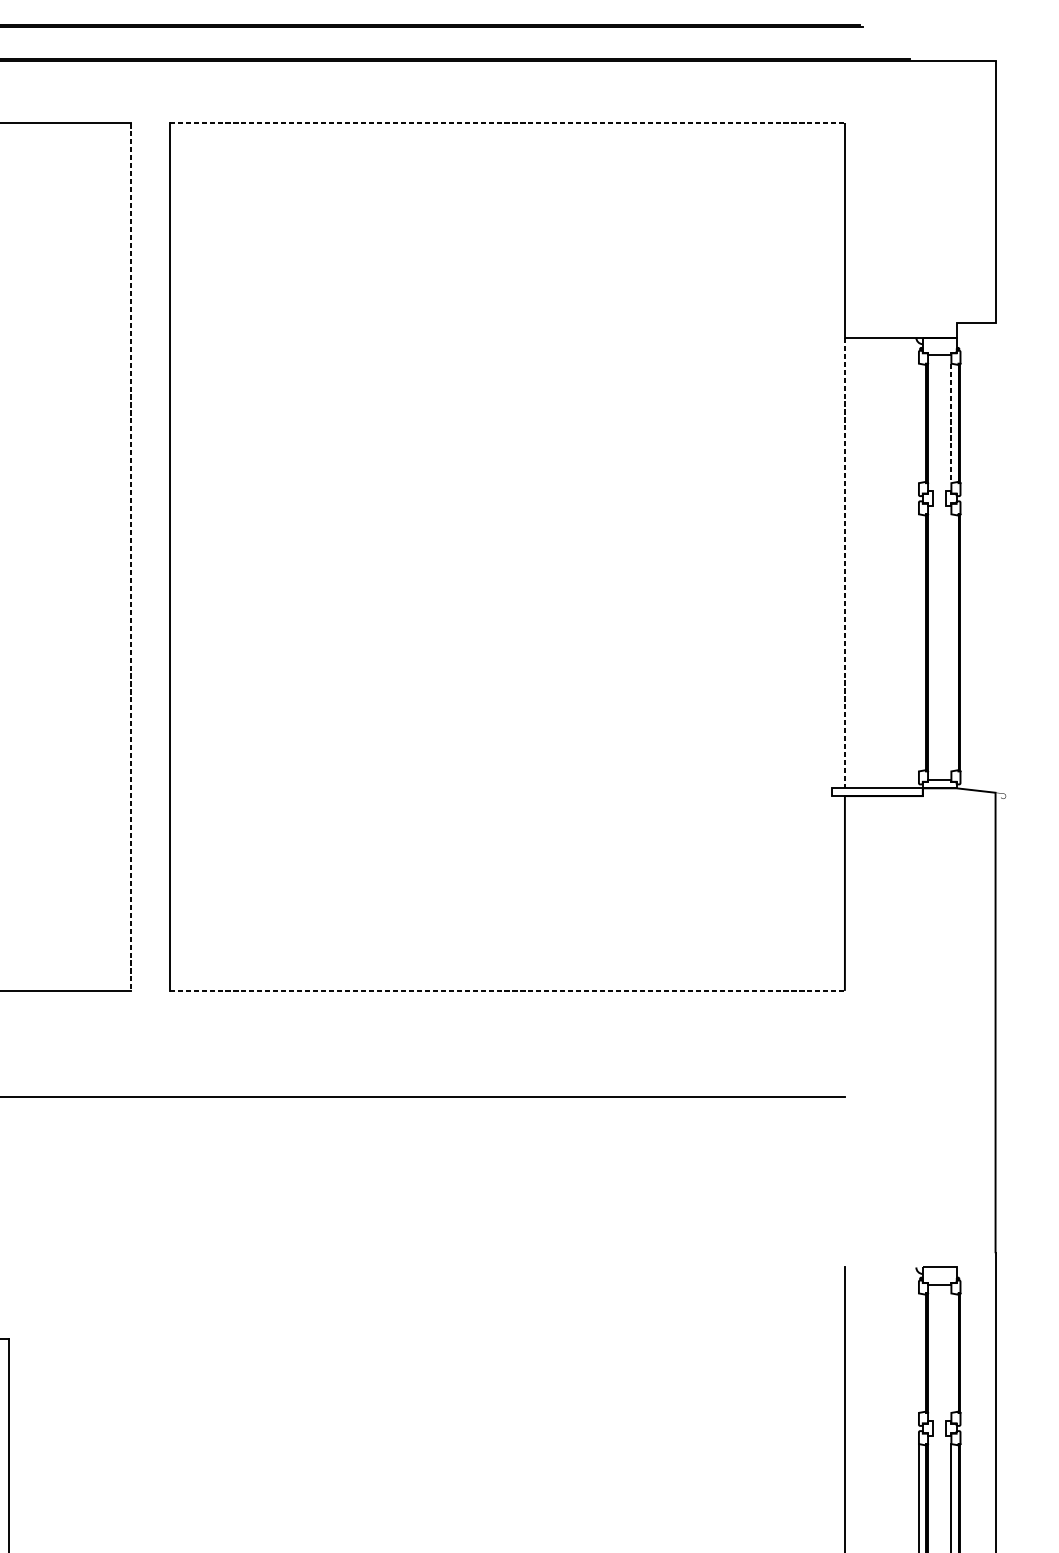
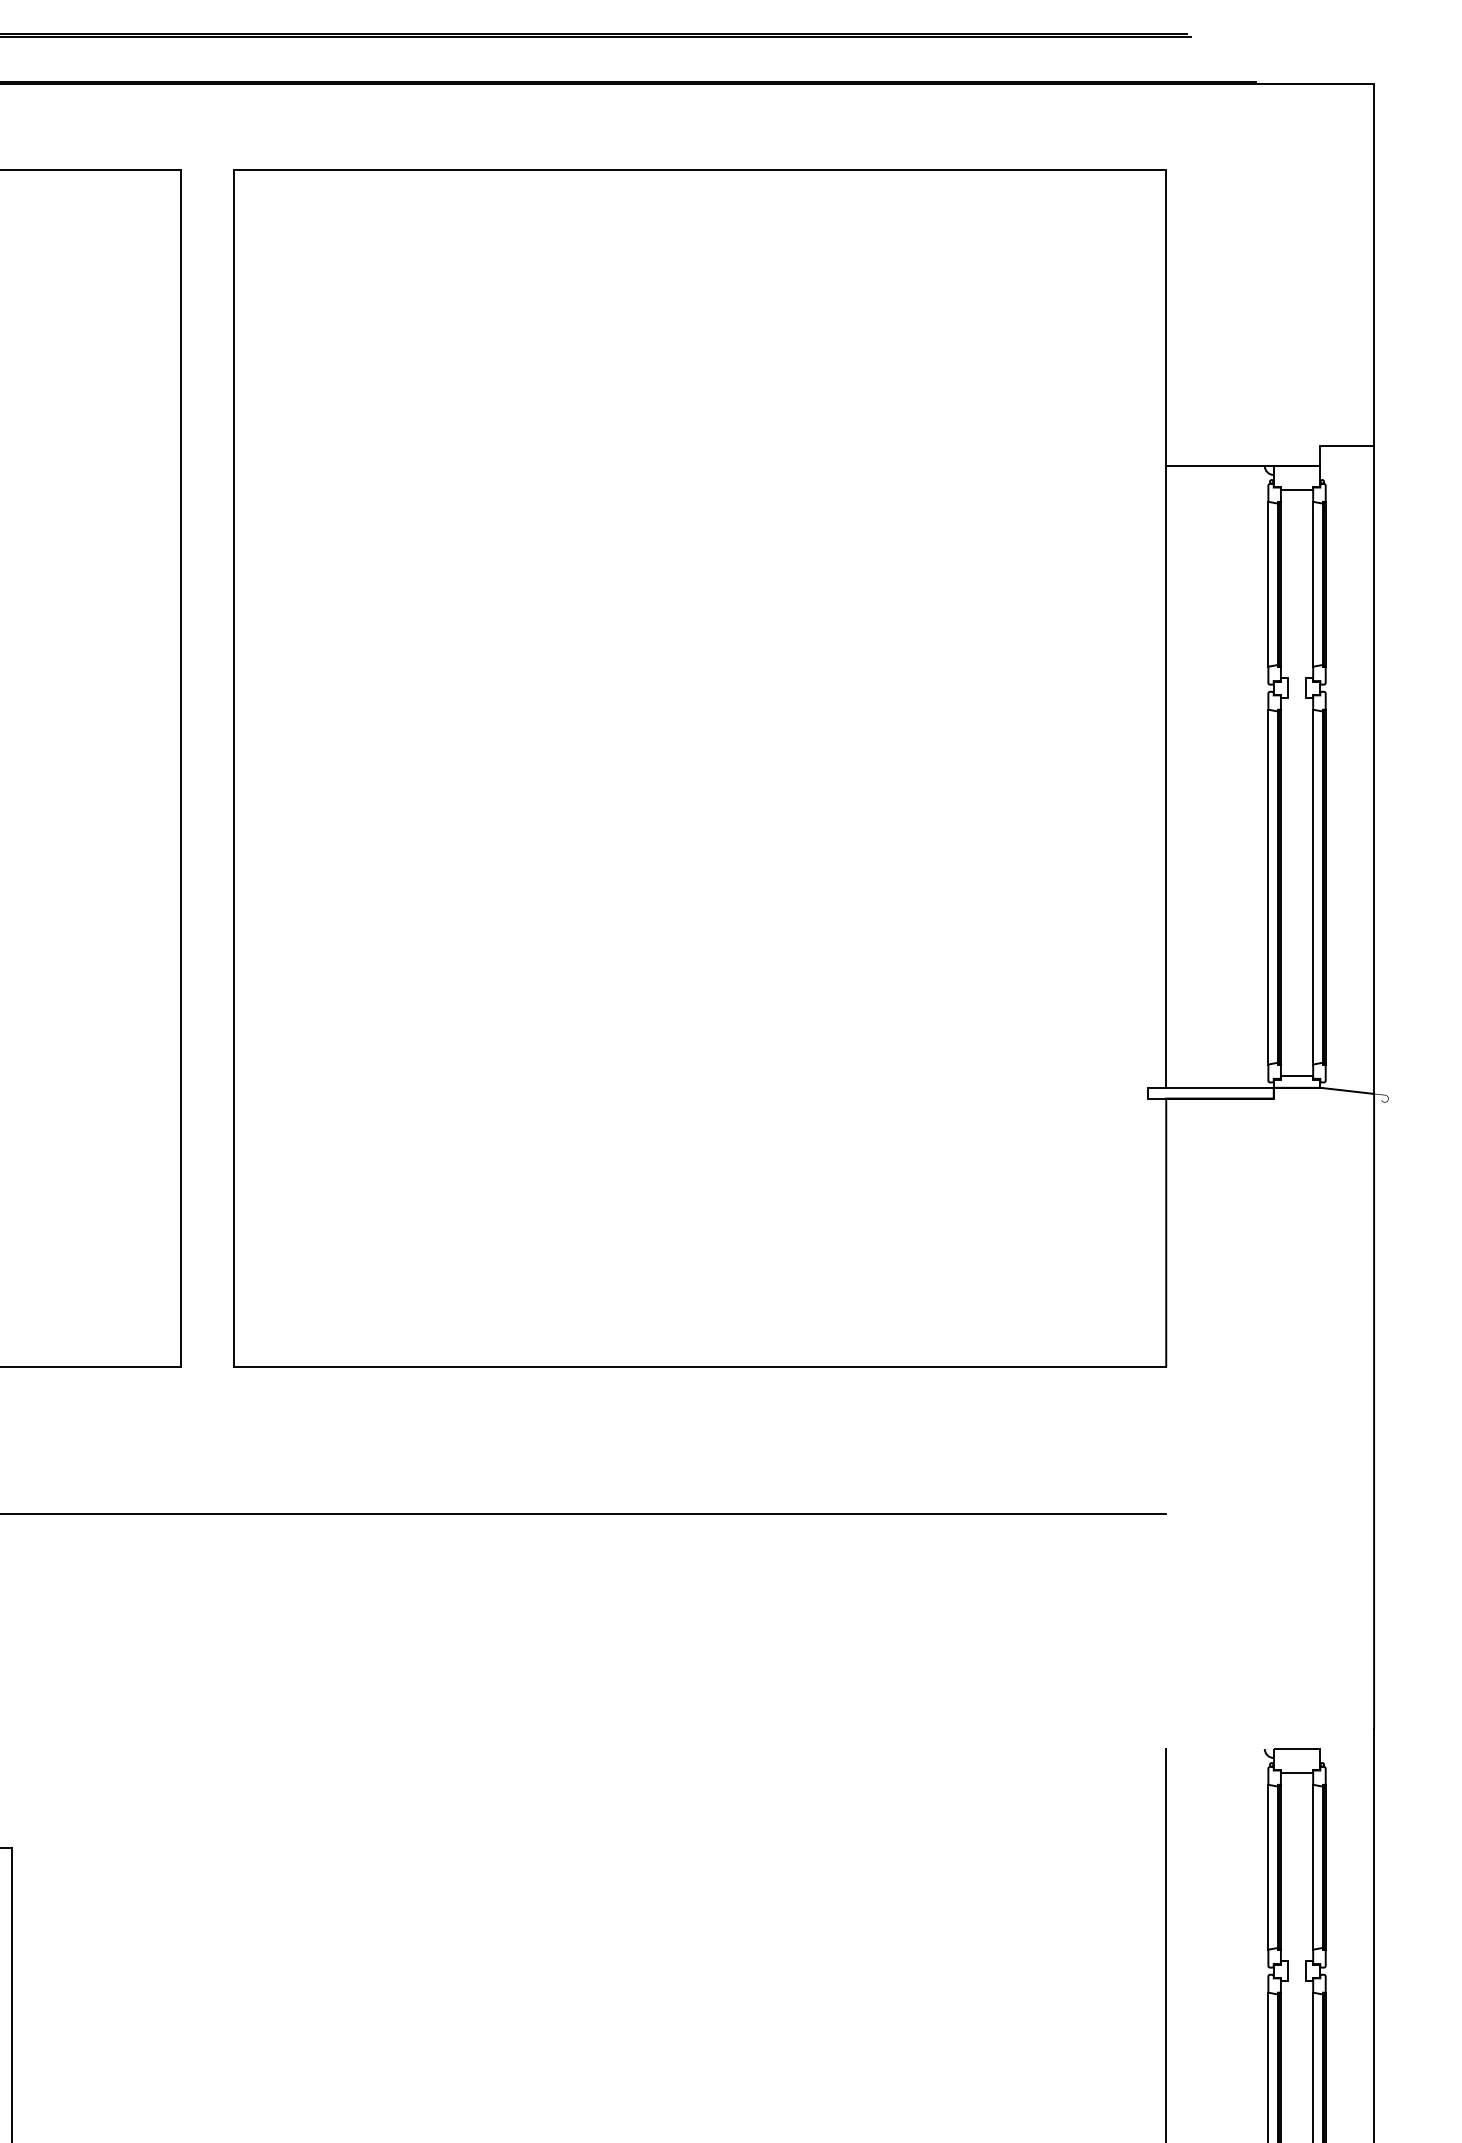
line: (507, 123) -> (700, 170), dashed -> solid
line: (919, 422) -> (1268, 583), added
line: (951, 423) -> (1313, 584), dashed -> solid
line: (130, 557) -> (180, 769), dashed -> solid
line: (995, 557) -> (1374, 769), added
line: (845, 562) -> (1166, 776), dashed -> solid
line: (919, 642) -> (1268, 886), added
line: (951, 642) -> (1313, 886), added
line: (507, 991) -> (700, 1367), dashed -> solid
line: (919, 1352) -> (1268, 1866), added
line: (951, 1352) -> (1313, 1866), added

